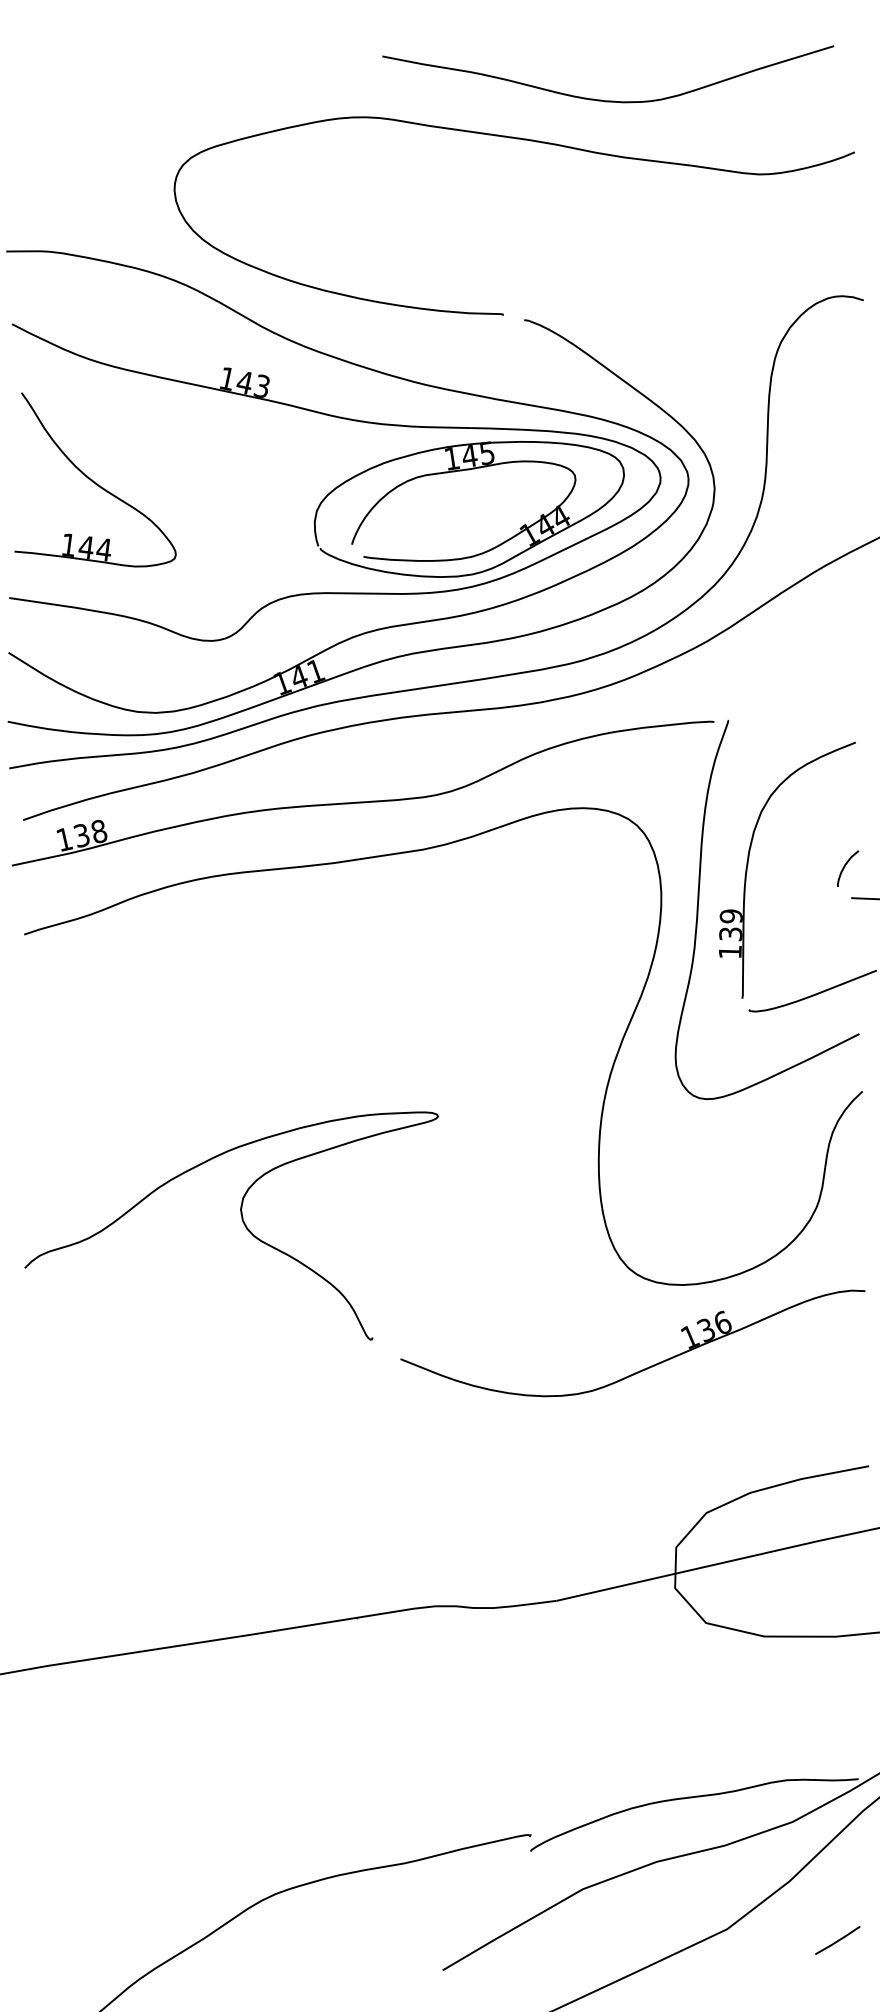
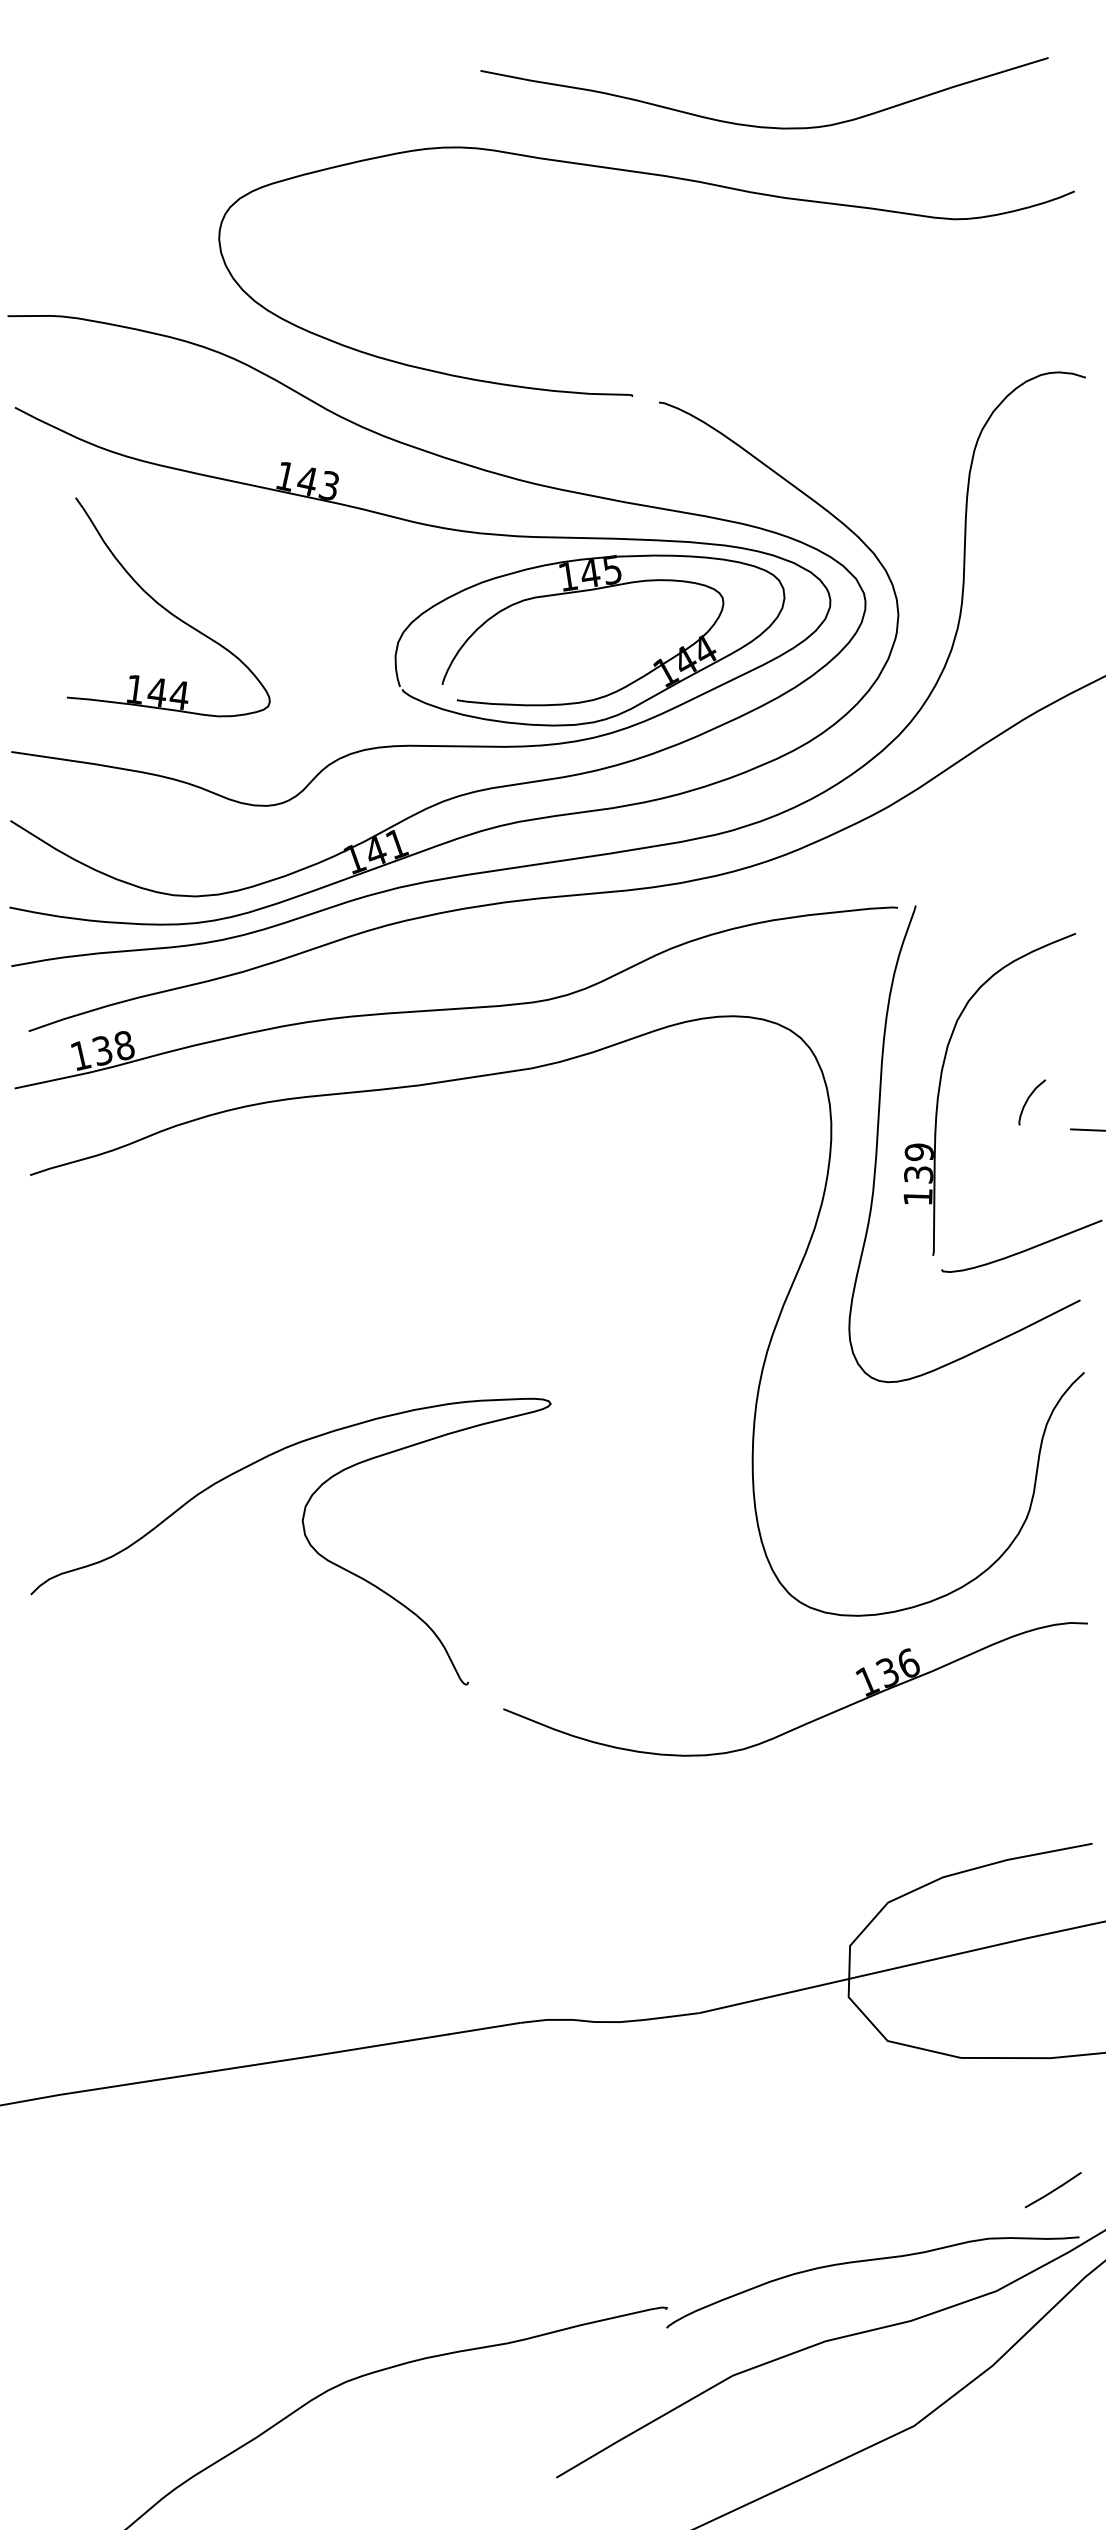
part: (95, 479) -> (168, 607), moved
curve: (845, 867) -> (1028, 1100), moved
line: (837, 1940) -> (1052, 2190), moved

